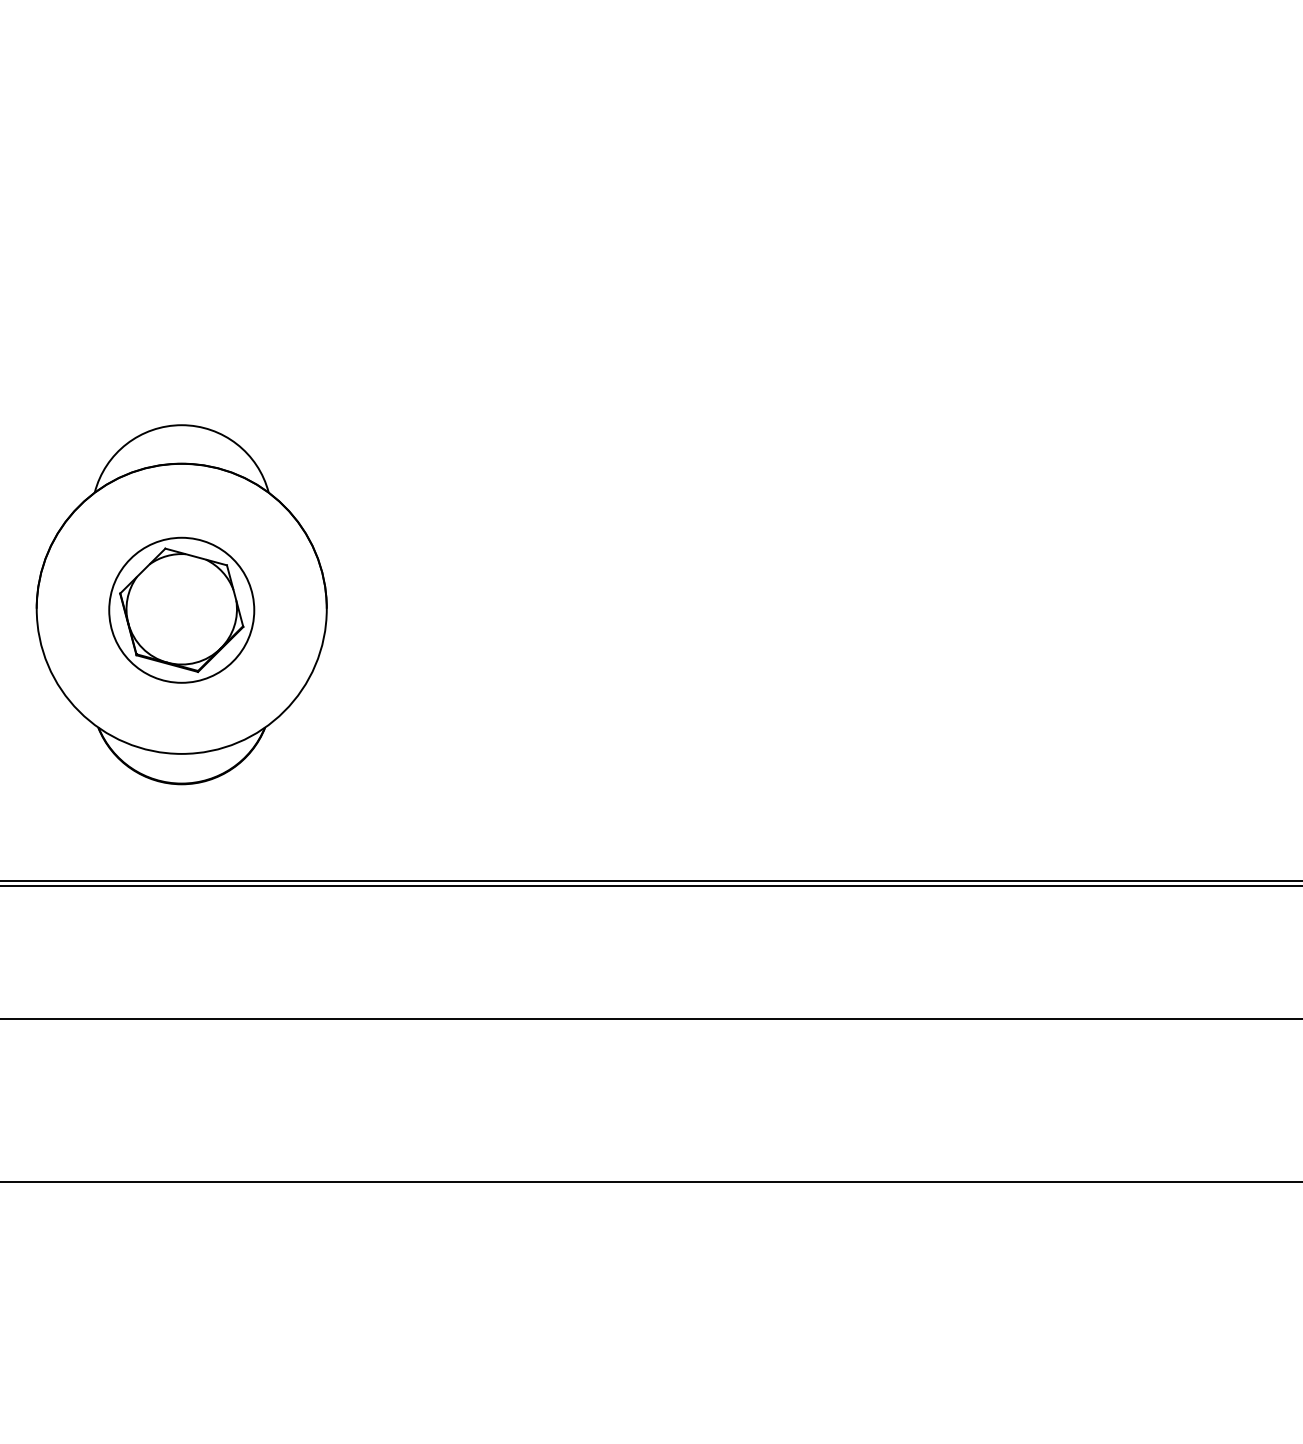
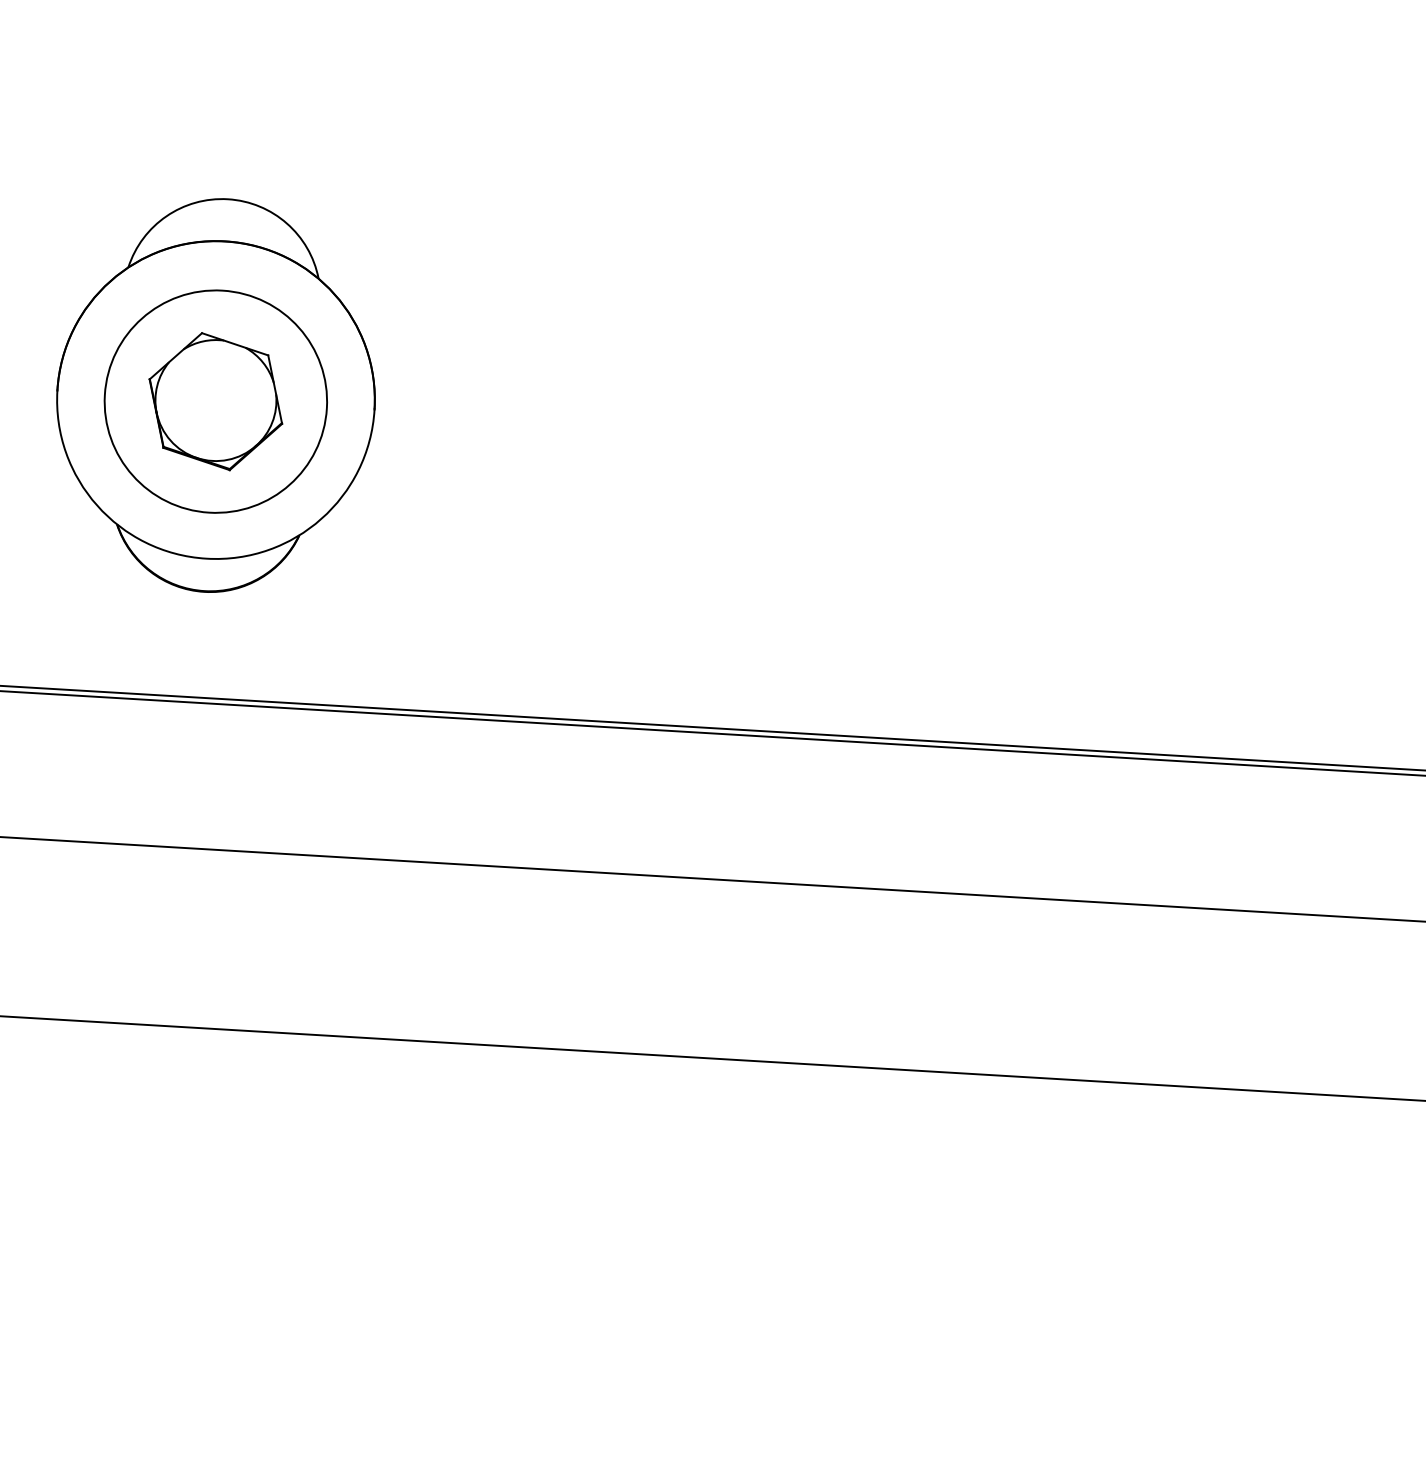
circle: (181, 609) -> (215, 400), size x1.4

